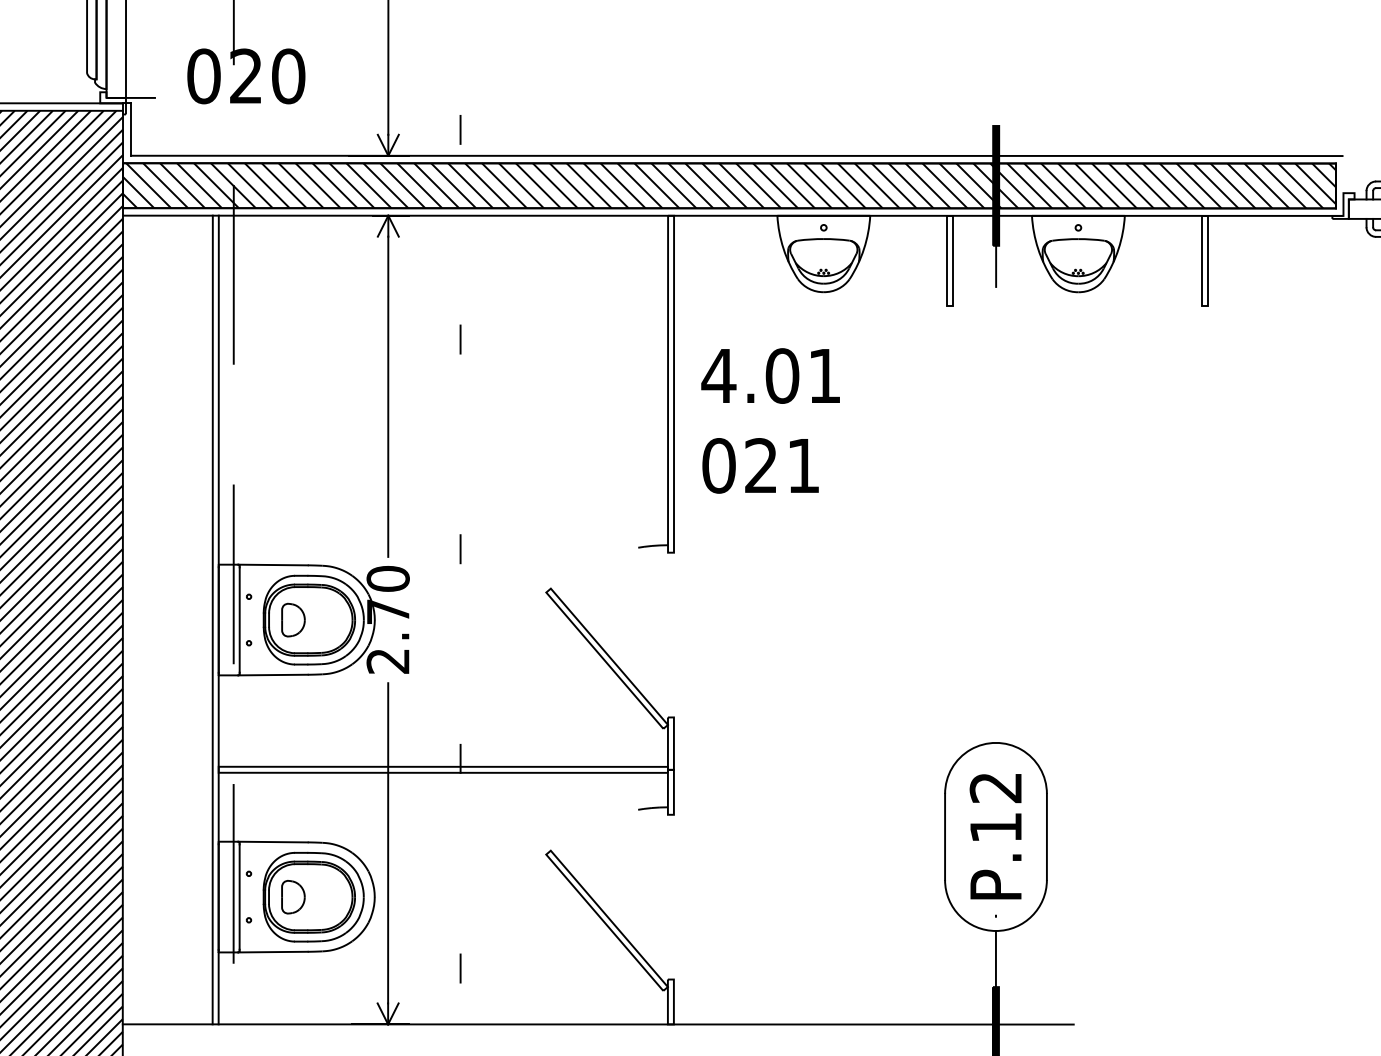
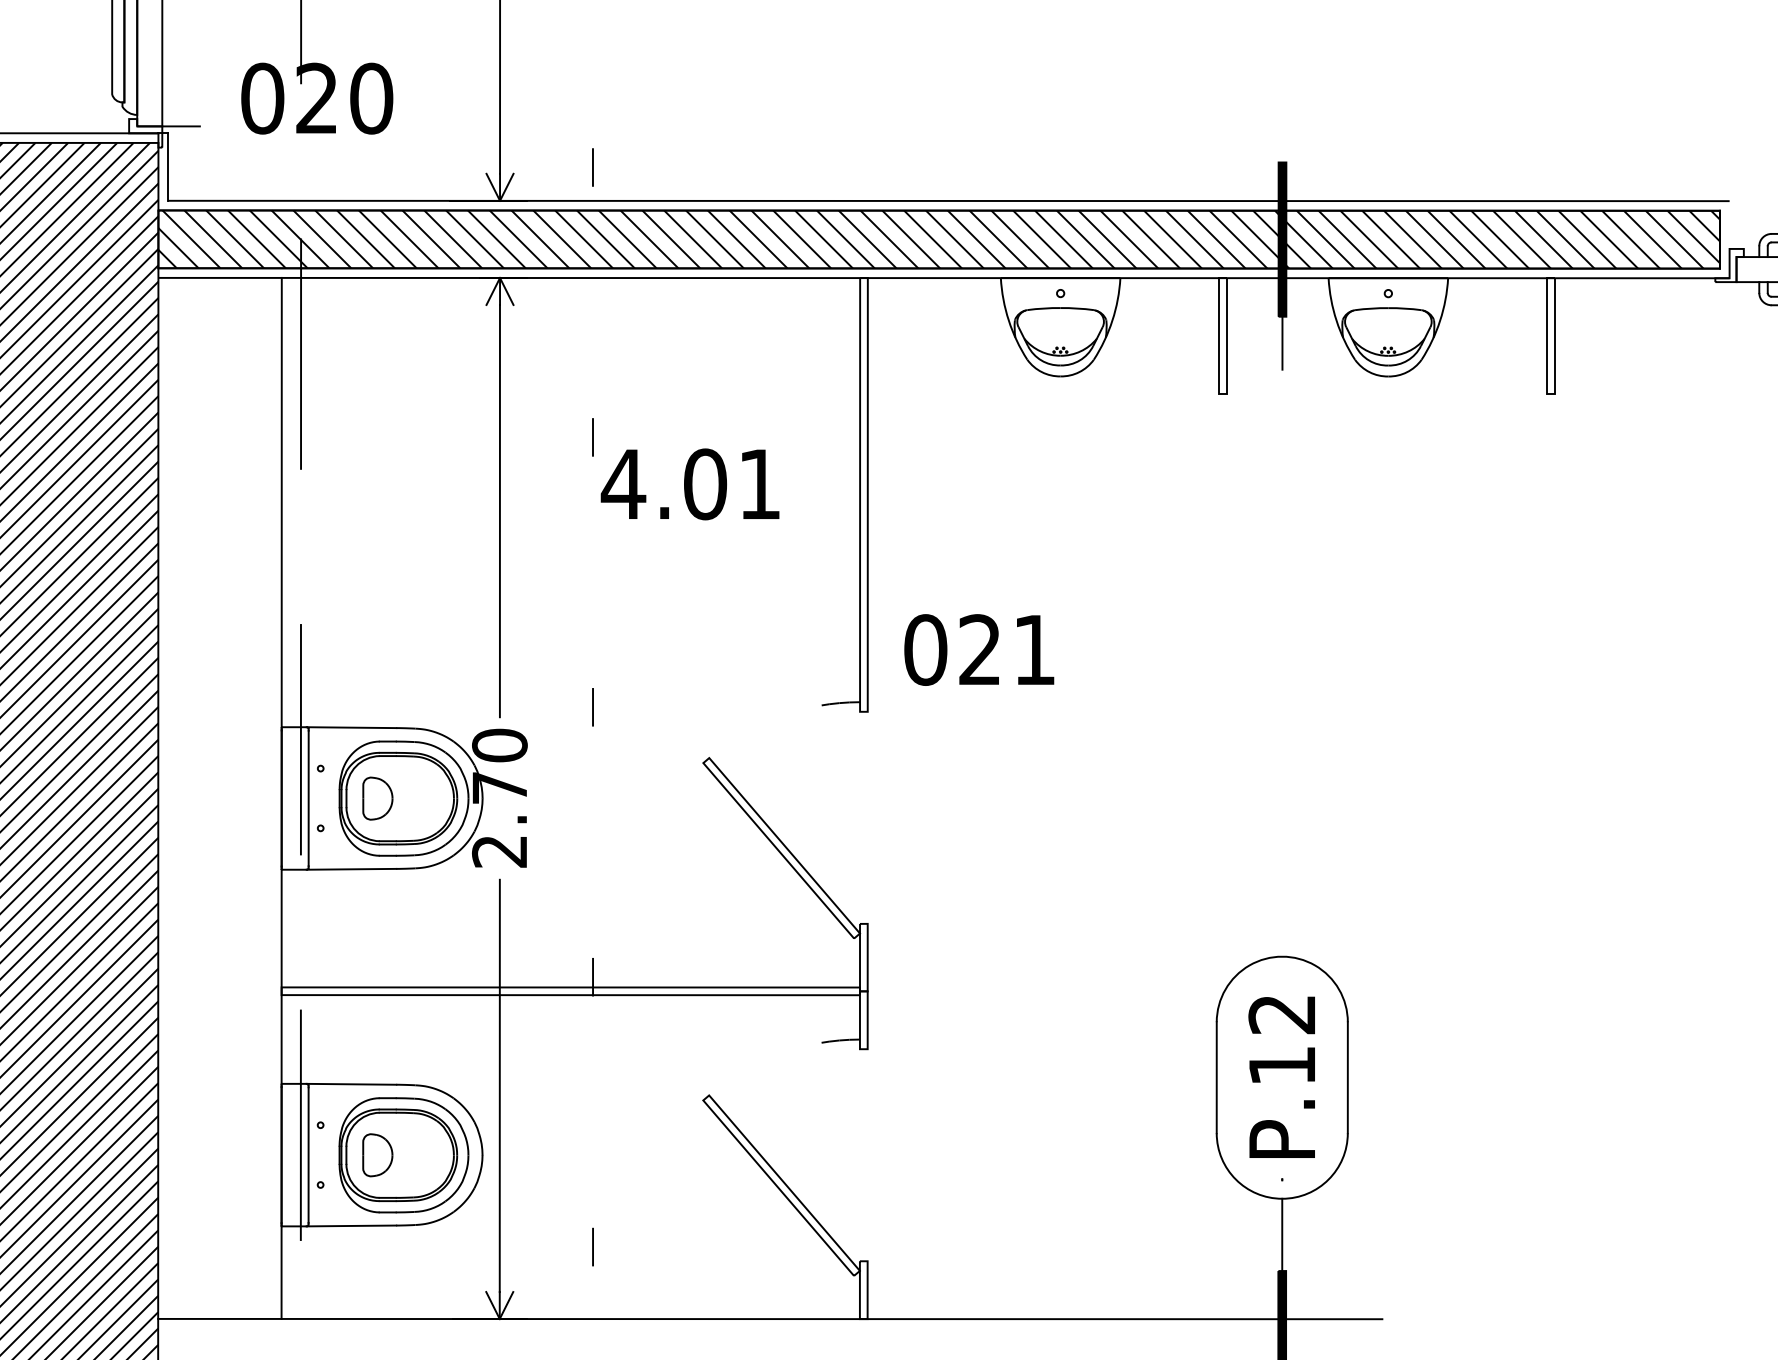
text: (770, 376) -> (689, 484), moved
text: (760, 465) -> (979, 649), moved
line: (212, 619) -> (273, 797), removed

